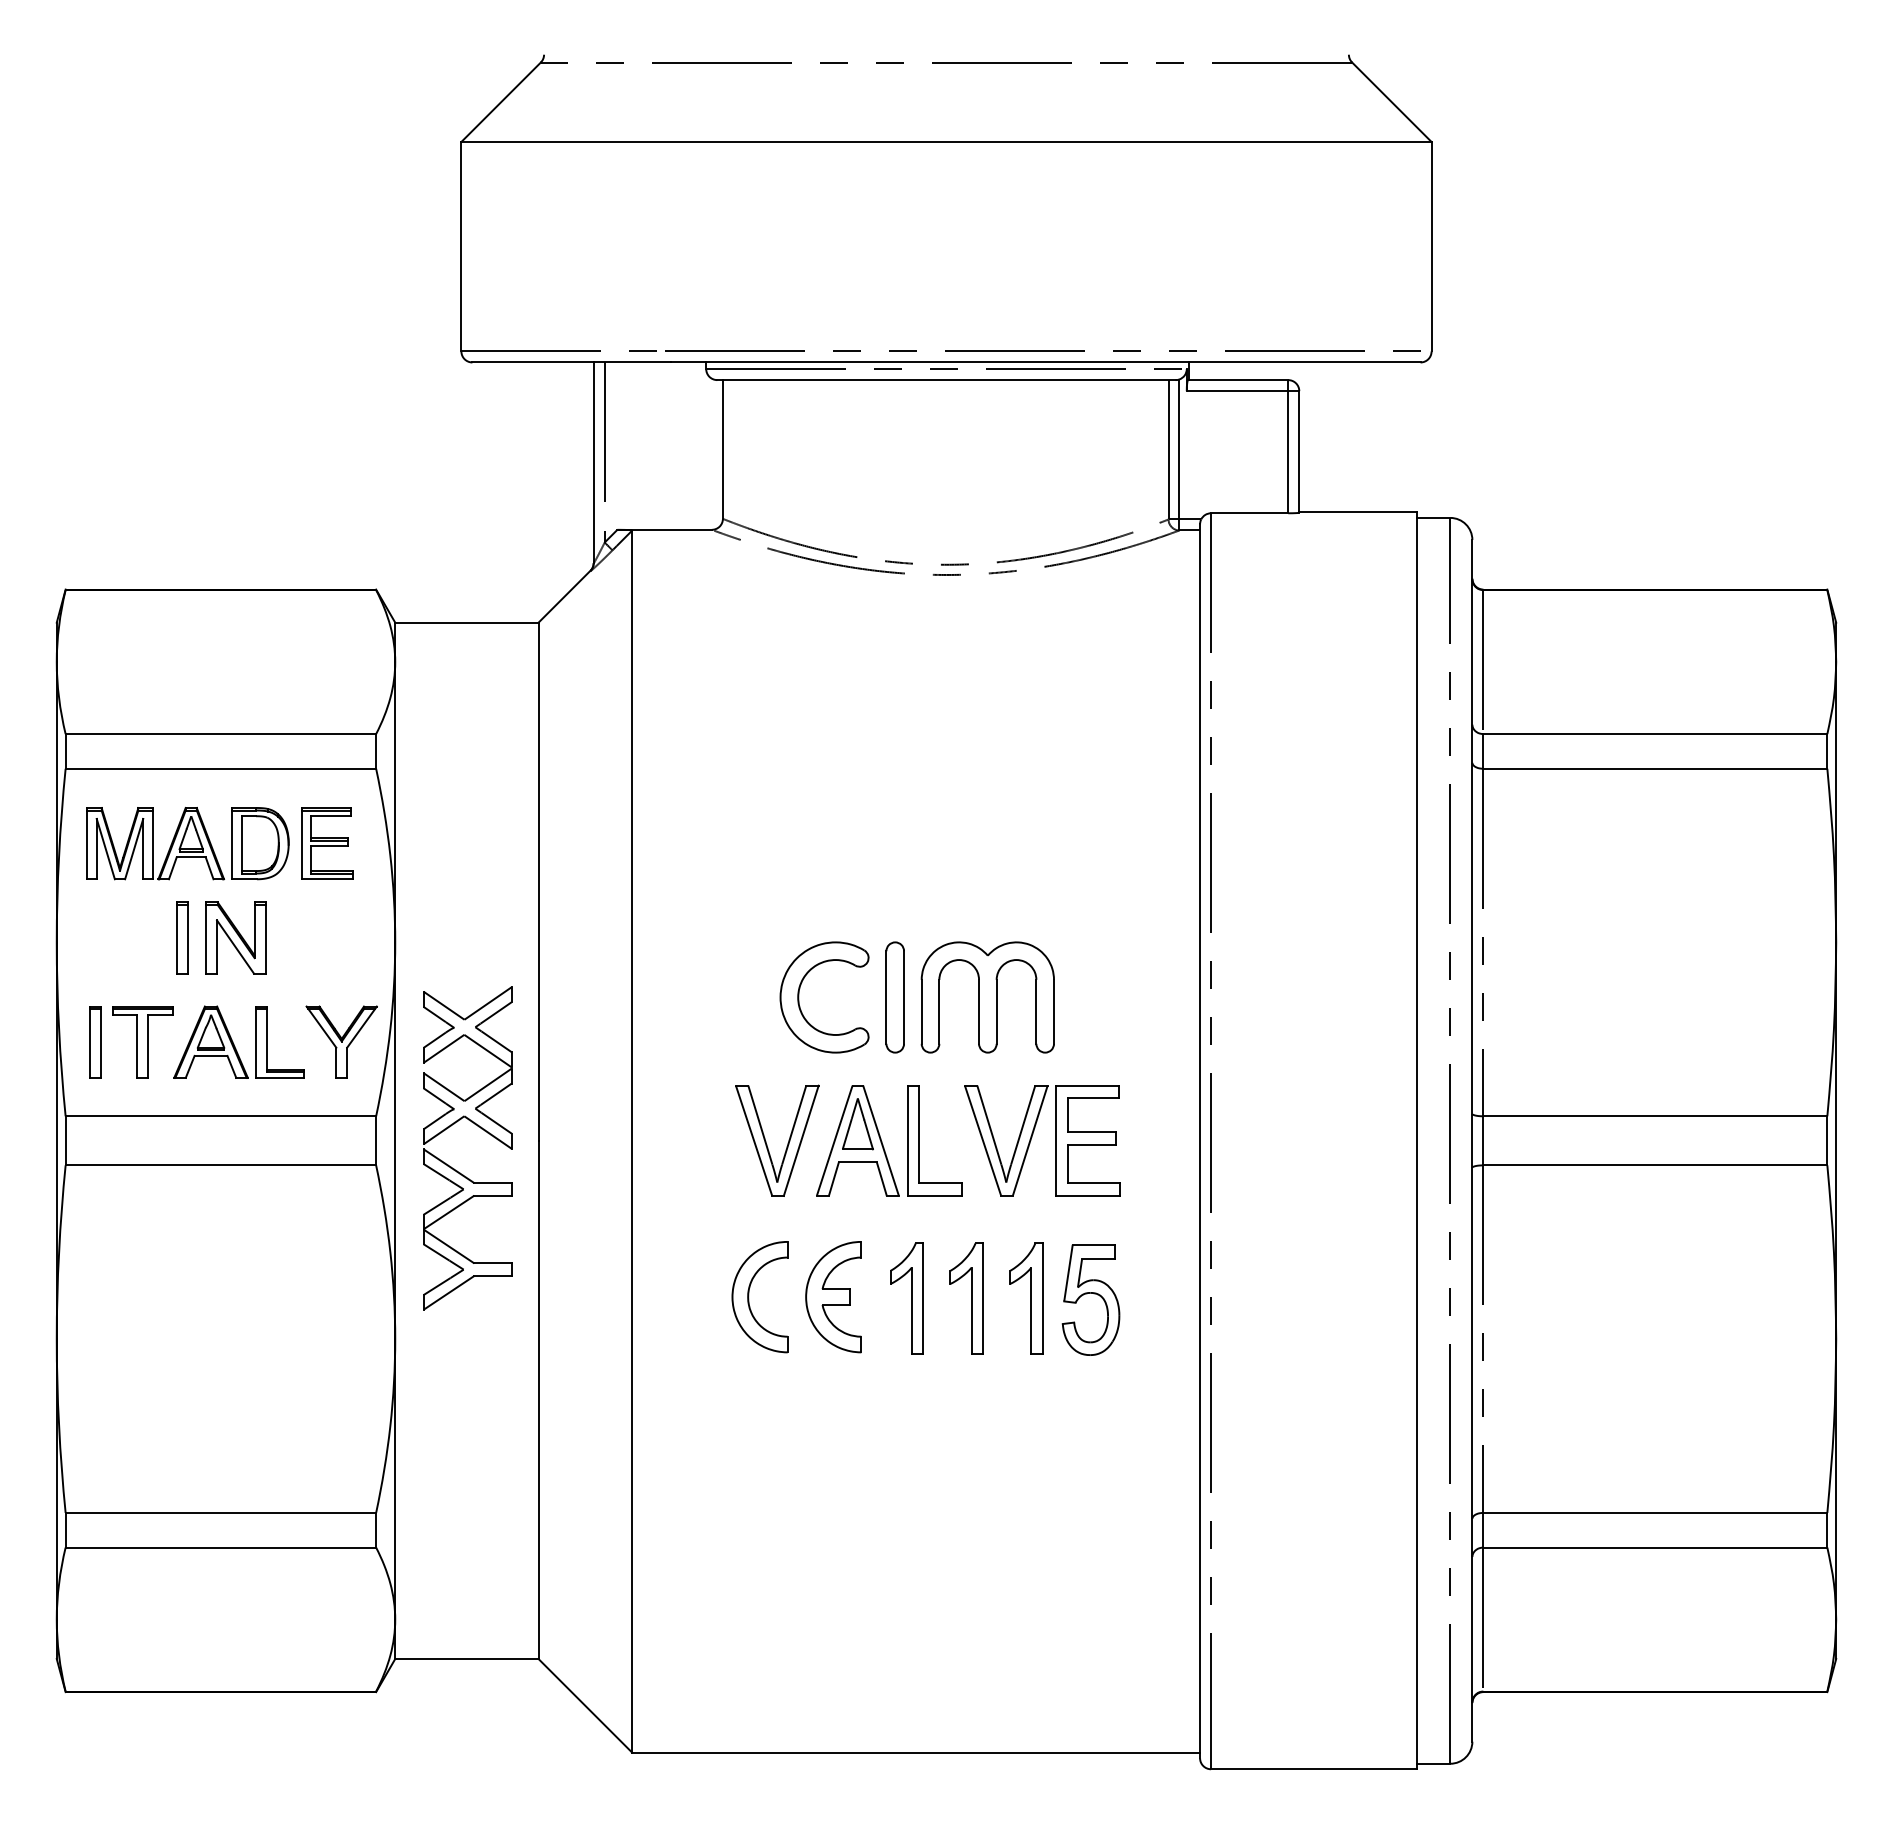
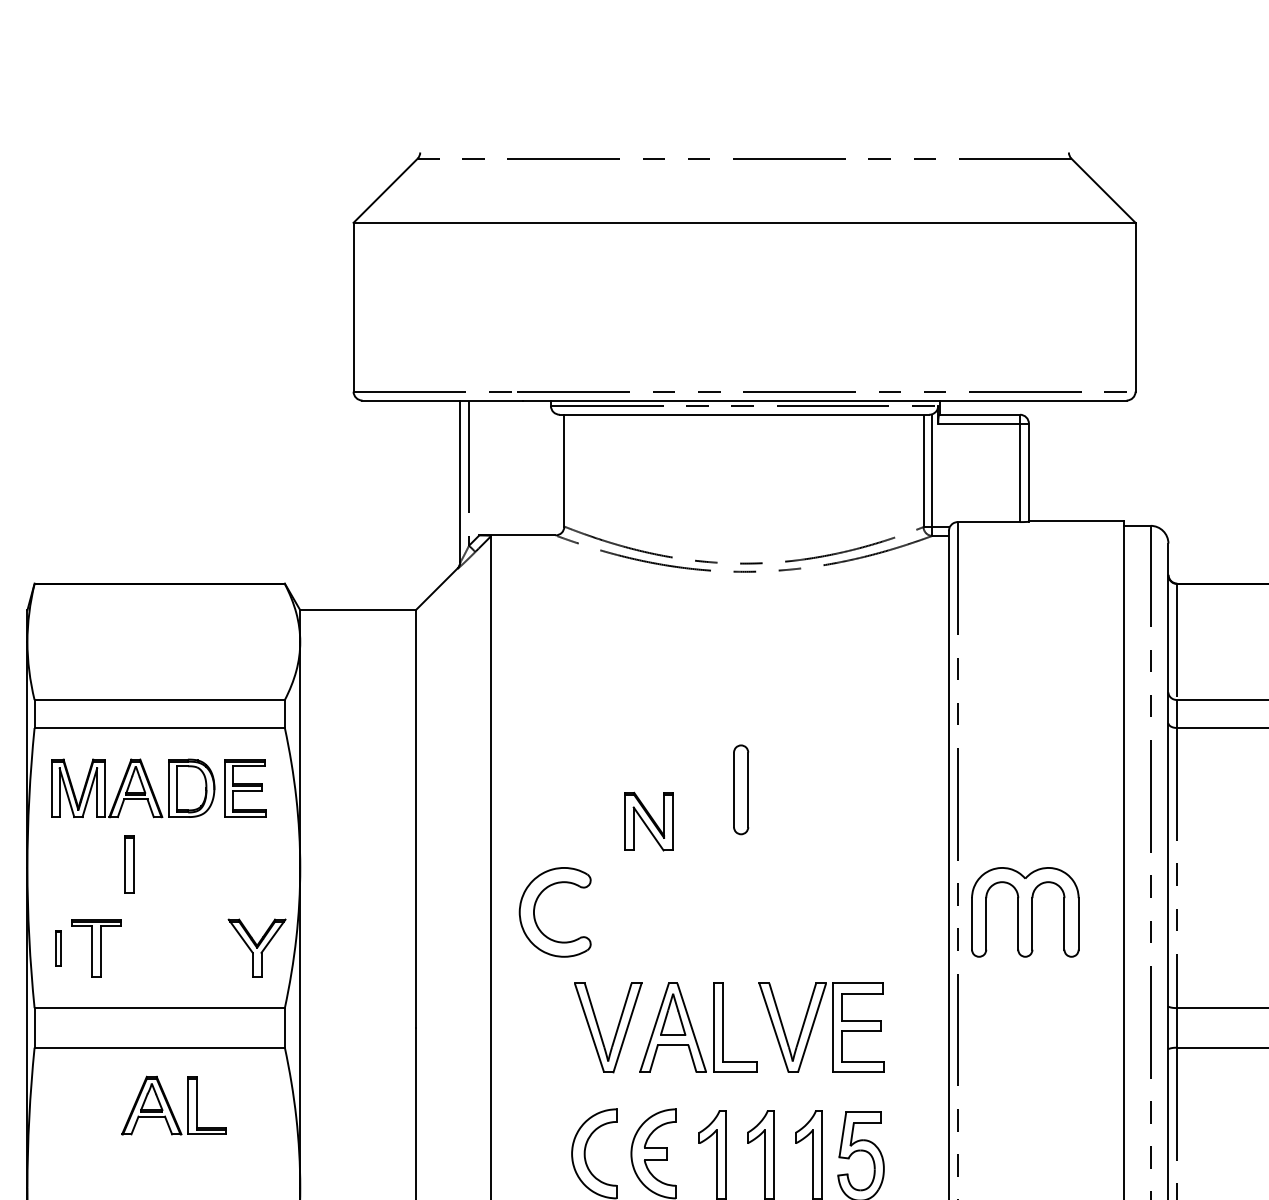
part: (235, 937) -> (648, 821), moved
part: (799, 997) -> (535, 912), moved
part: (894, 997) -> (740, 789), moved
part: (987, 997) -> (1025, 912), moved
part: (238, 1041) -> (173, 1105), moved
part: (95, 1042) -> (58, 948), size x0.6
part: (481, 1129) -> (369, 1018), removed

